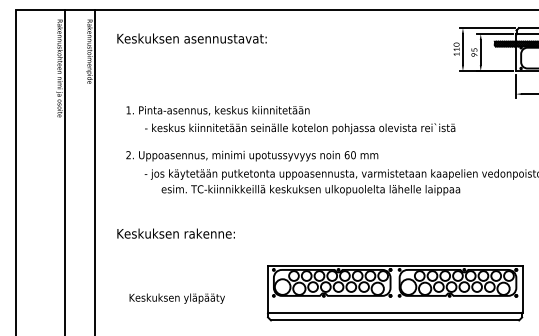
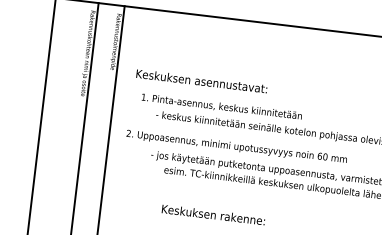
text: (191, 38) -> (201, 81), moved
text: (252, 156) -> (236, 147), moved
text: (175, 233) -> (212, 214), moved

